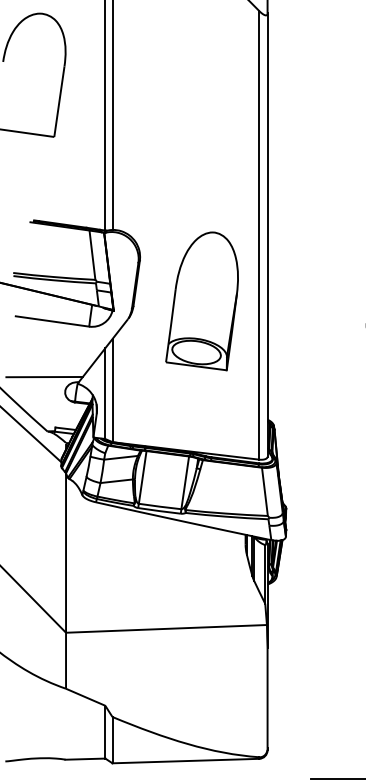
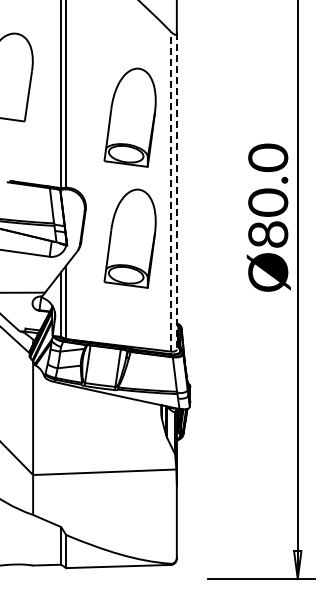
part: (201, 131) -> (129, 117), added
line: (258, 235) -> (170, 191), solid -> dashed
line: (267, 235) -> (176, 191), solid -> dashed

